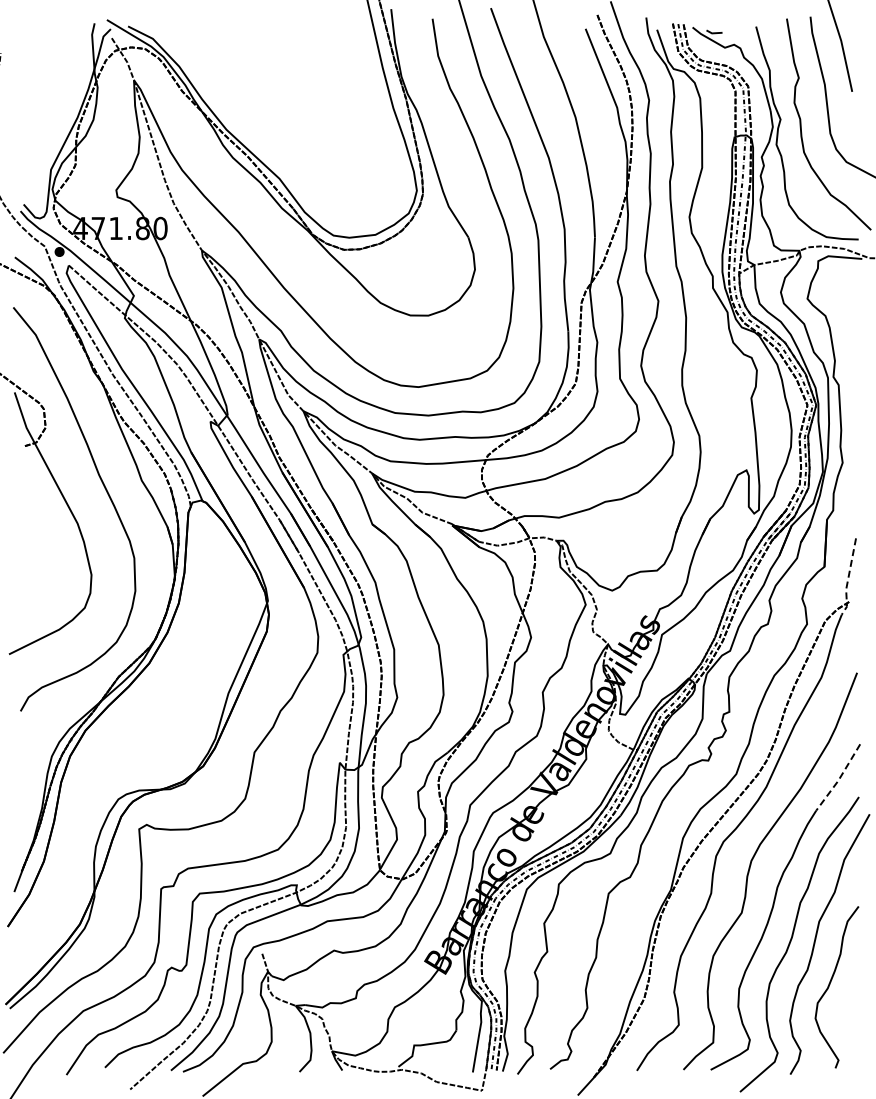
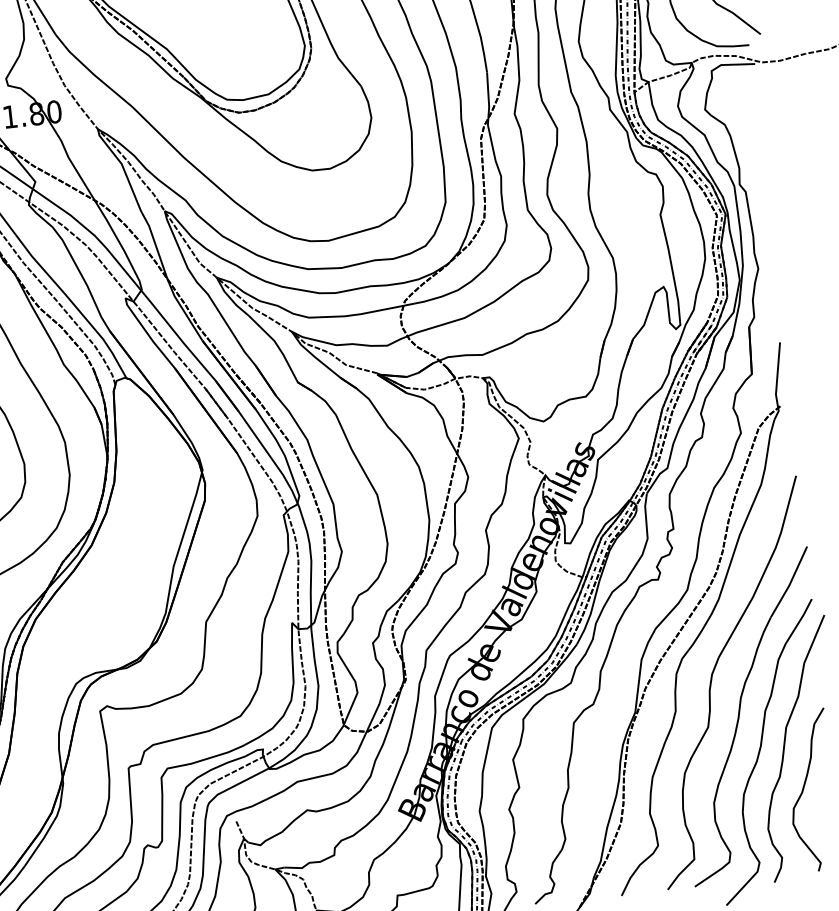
line: (848, 578) -> (777, 383), dashed -> solid
line: (839, 778) -> (790, 582), dashed -> solid

